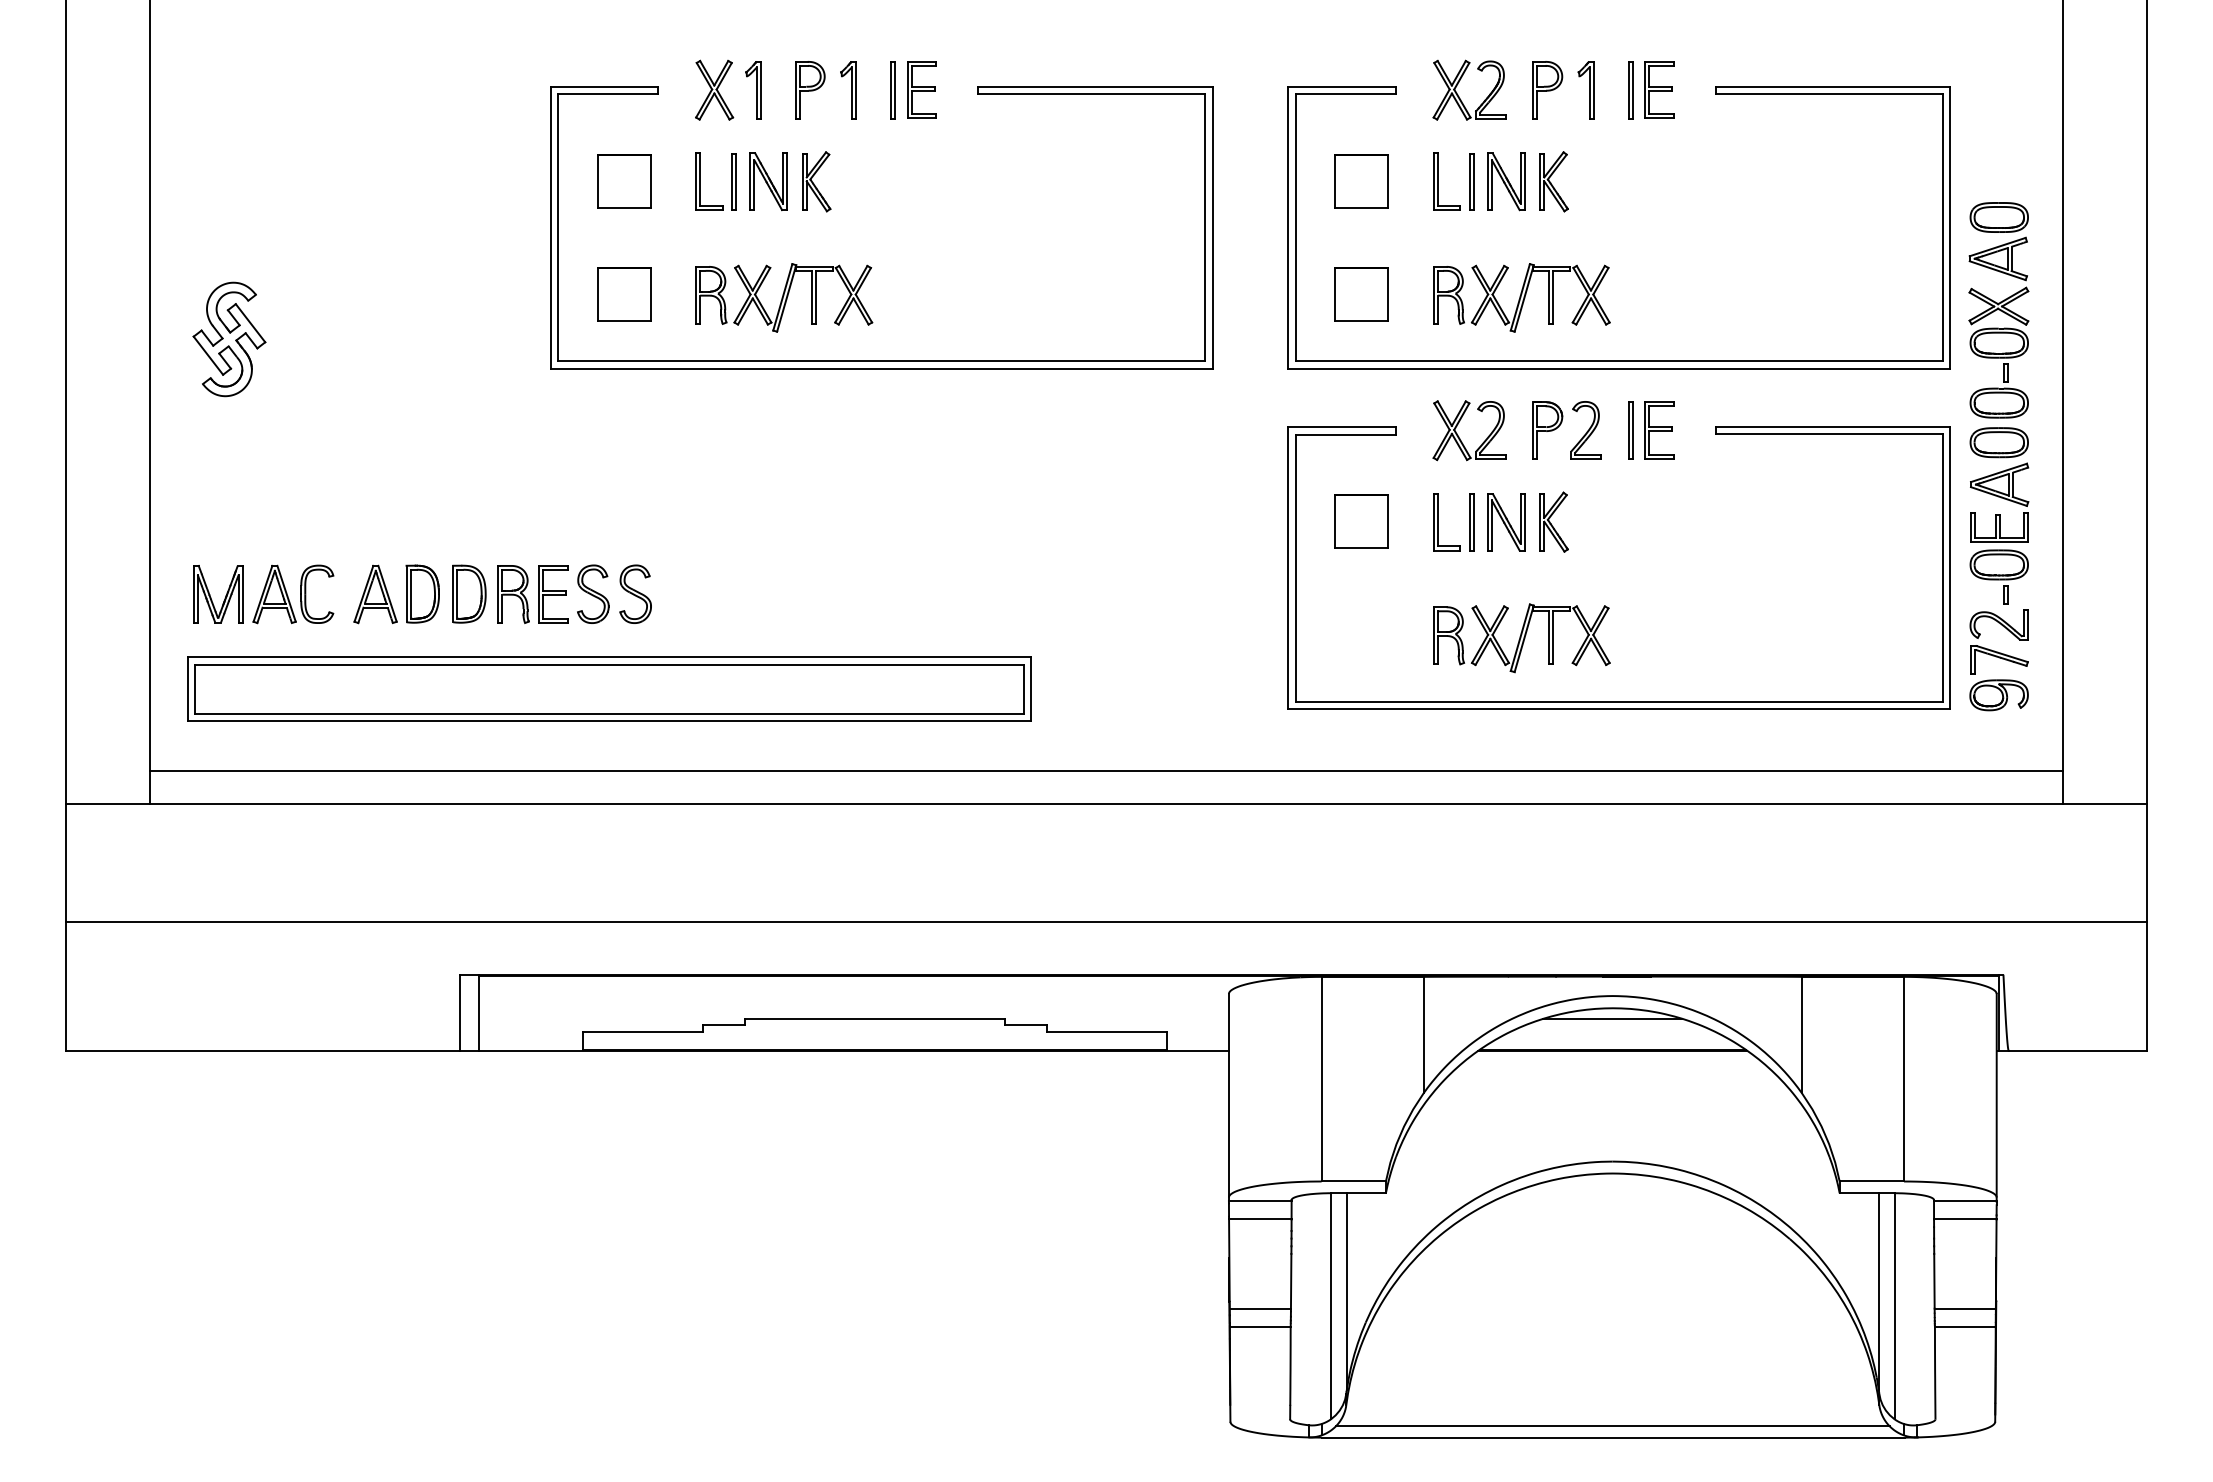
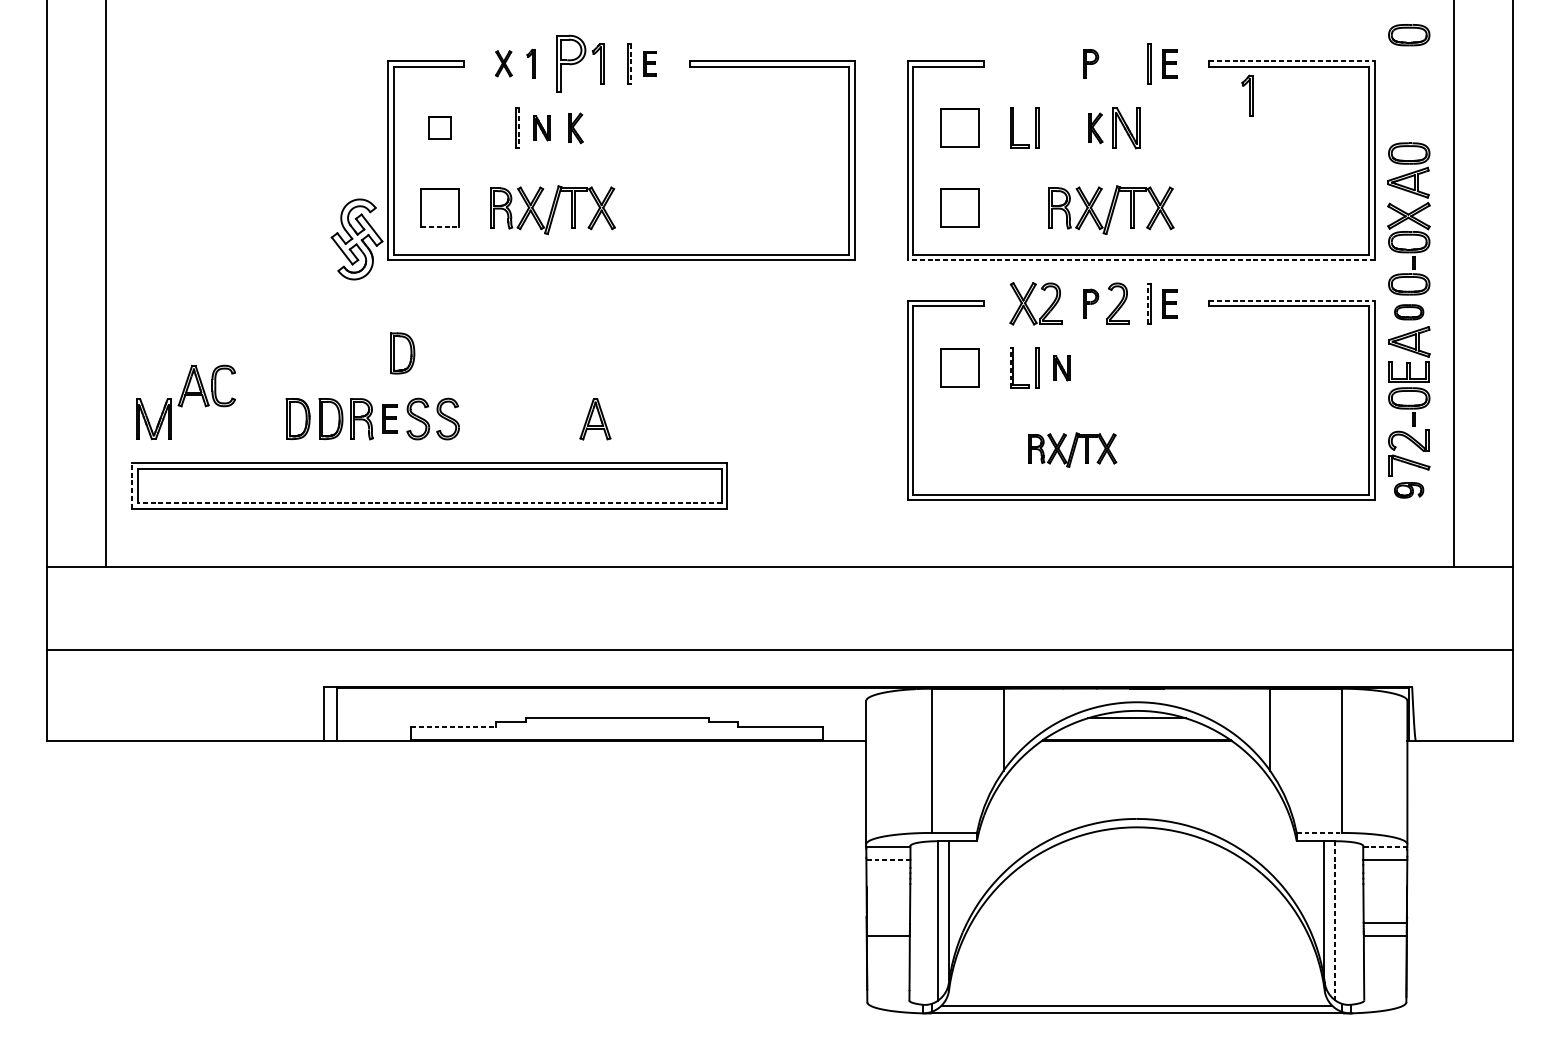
part: (1998, 49) -> (1408, 35), added
part: (1458, 84) -> (1028, 59), removed
line: (1833, 86) -> (1292, 61), solid -> dashed
part: (714, 89) -> (503, 63), size x0.6
part: (921, 89) -> (649, 63), size x0.6
part: (1659, 89) -> (1169, 63), size x0.7
part: (753, 90) -> (531, 64), size x0.7
part: (810, 90) -> (571, 64), size x1.4
line: (895, 90) -> (631, 64), solid -> dashed
part: (1547, 90) -> (1090, 64), size x0.7
part: (1585, 90) -> (1247, 95), moved
part: (624, 181) -> (440, 128), size x0.6
part: (700, 181) -> (493, 128), removed
part: (768, 181) -> (541, 128), size x0.6
part: (816, 181) -> (575, 128), size x0.7
part: (1506, 181) -> (1126, 128), moved
part: (1553, 181) -> (1095, 128), size x0.7
line: (736, 182) -> (519, 128), solid -> dashed
part: (1521, 297) -> (1111, 209), moved
line: (624, 321) -> (440, 226), solid -> dashed
part: (229, 339) -> (357, 239), moved
line: (1619, 368) -> (1141, 259), solid -> dashed
line: (1833, 426) -> (1292, 300), solid -> dashed
part: (1547, 430) -> (1090, 303), size x0.7
line: (1628, 430) -> (1147, 303), solid -> dashed
part: (1659, 430) -> (1169, 303), size x0.7
part: (1998, 442) -> (1408, 312), size x0.7
part: (571, 500) -> (402, 352), added
line: (1433, 521) -> (1010, 367), solid -> dashed
part: (1553, 521) -> (1095, 367), removed
part: (1506, 522) -> (1061, 368), size x0.6
part: (293, 594) -> (206, 386), moved
part: (375, 594) -> (595, 419), moved
part: (553, 594) -> (390, 419), size x0.7
part: (1521, 638) -> (1072, 450), size x0.7
line: (187, 688) -> (132, 485), solid -> dashed
part: (1998, 695) -> (1408, 490), size x0.7
line: (608, 713) -> (429, 503), solid -> dashed
line: (1106, 770) -> (780, 543), removed
line: (643, 1031) -> (453, 727), solid -> dashed
line: (1872, 1181) -> (1319, 832), solid -> dashed
line: (1964, 1201) -> (1384, 847), solid -> dashed
line: (1259, 1219) -> (887, 859), solid -> dashed
line: (1894, 1306) -> (1335, 921), solid -> dashed
line: (1259, 1308) -> (887, 922), removed

